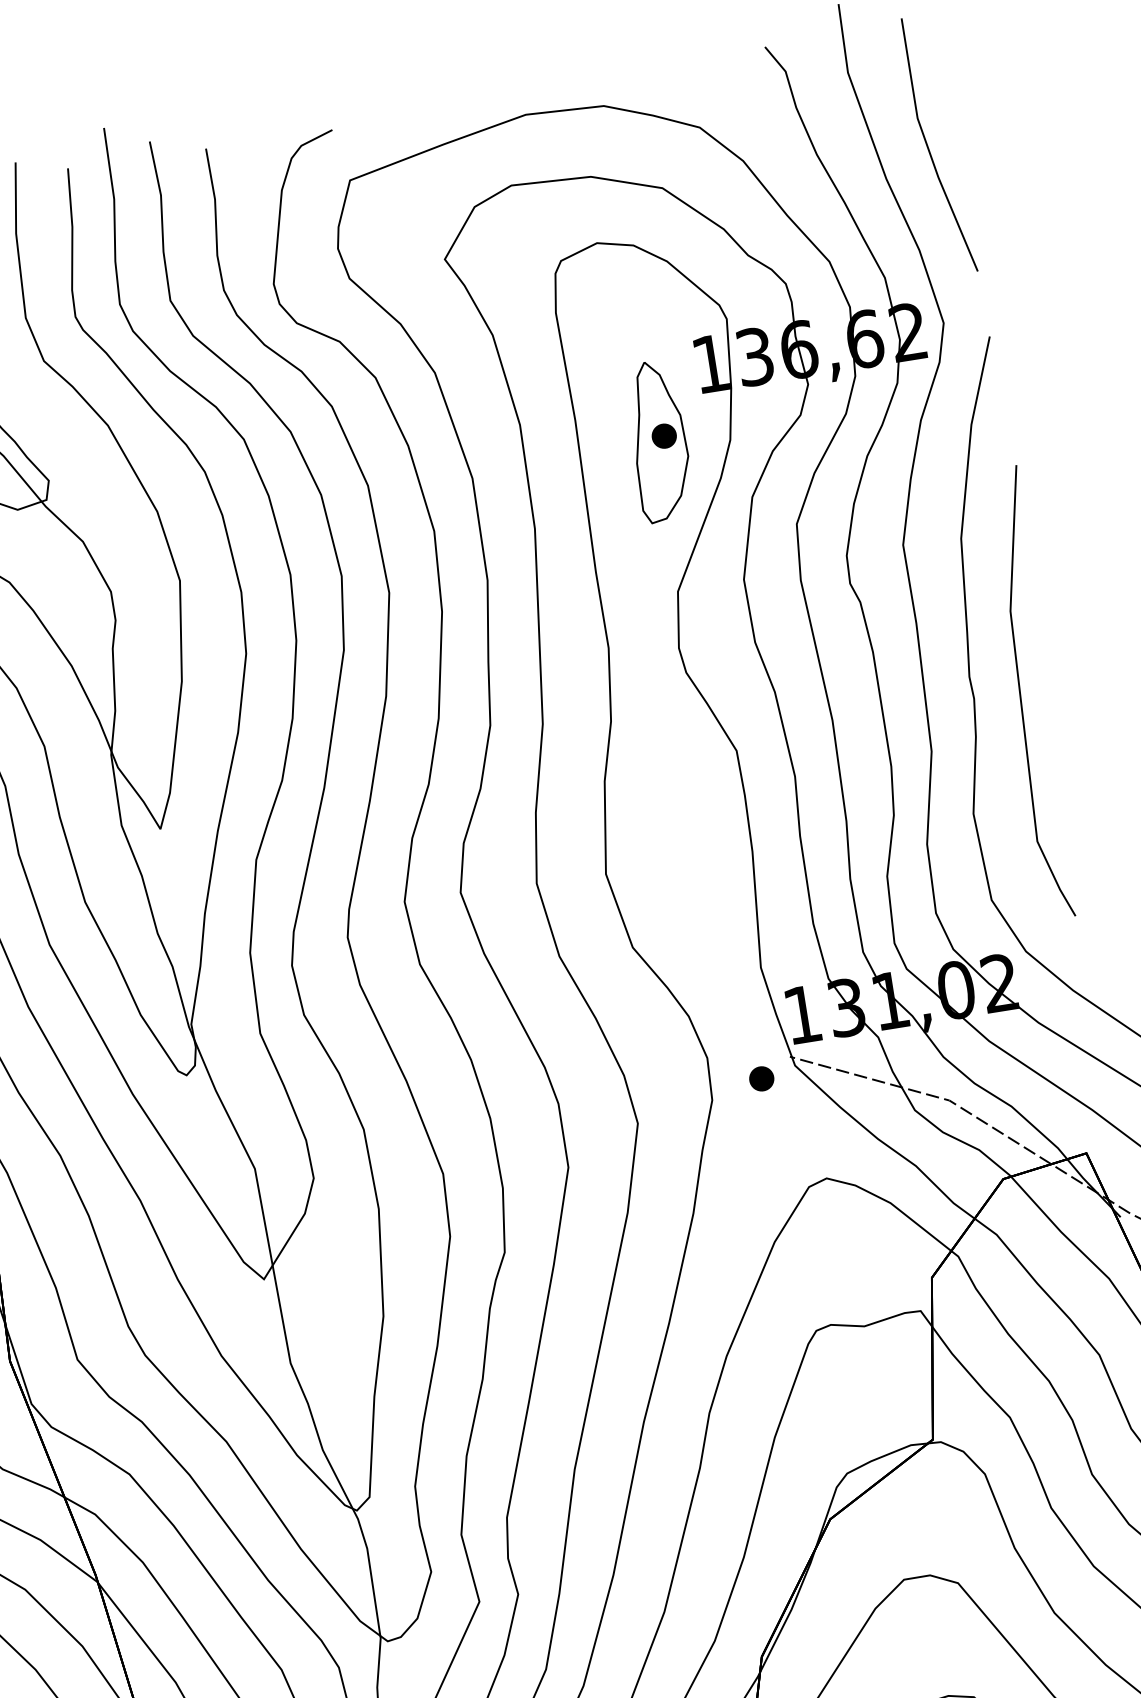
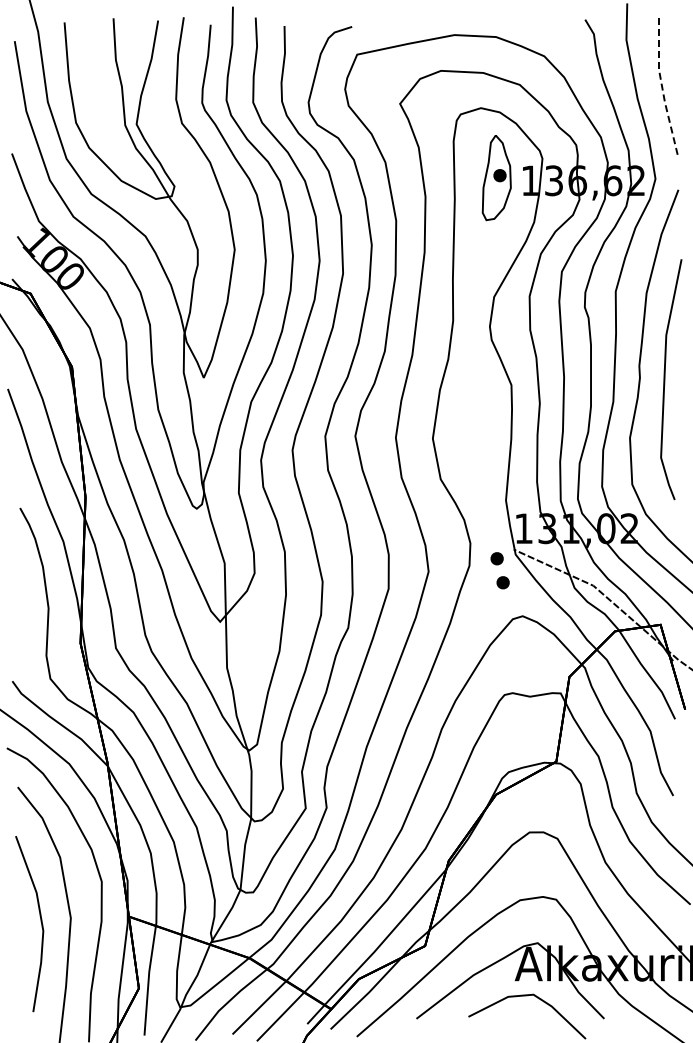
line: (929, 148) -> (662, 86), solid -> dashed
part: (658, 442) -> (496, 178), moved
part: (778, 1121) -> (502, 582), added

